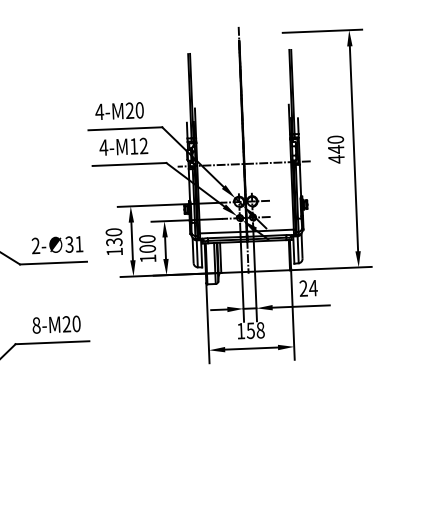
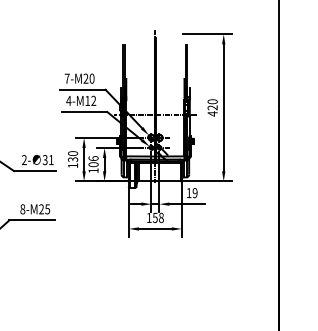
text: (98, 111) -> (66, 78), 4-M20 -> 7-M20
text: (335, 148) -> (212, 107), 440 -> 420
text: (147, 238) -> (93, 158), 100 -> 106
text: (307, 289) -> (191, 193), 24 -> 19
text: (76, 324) -> (47, 209), 8-M20 -> 8-M25

